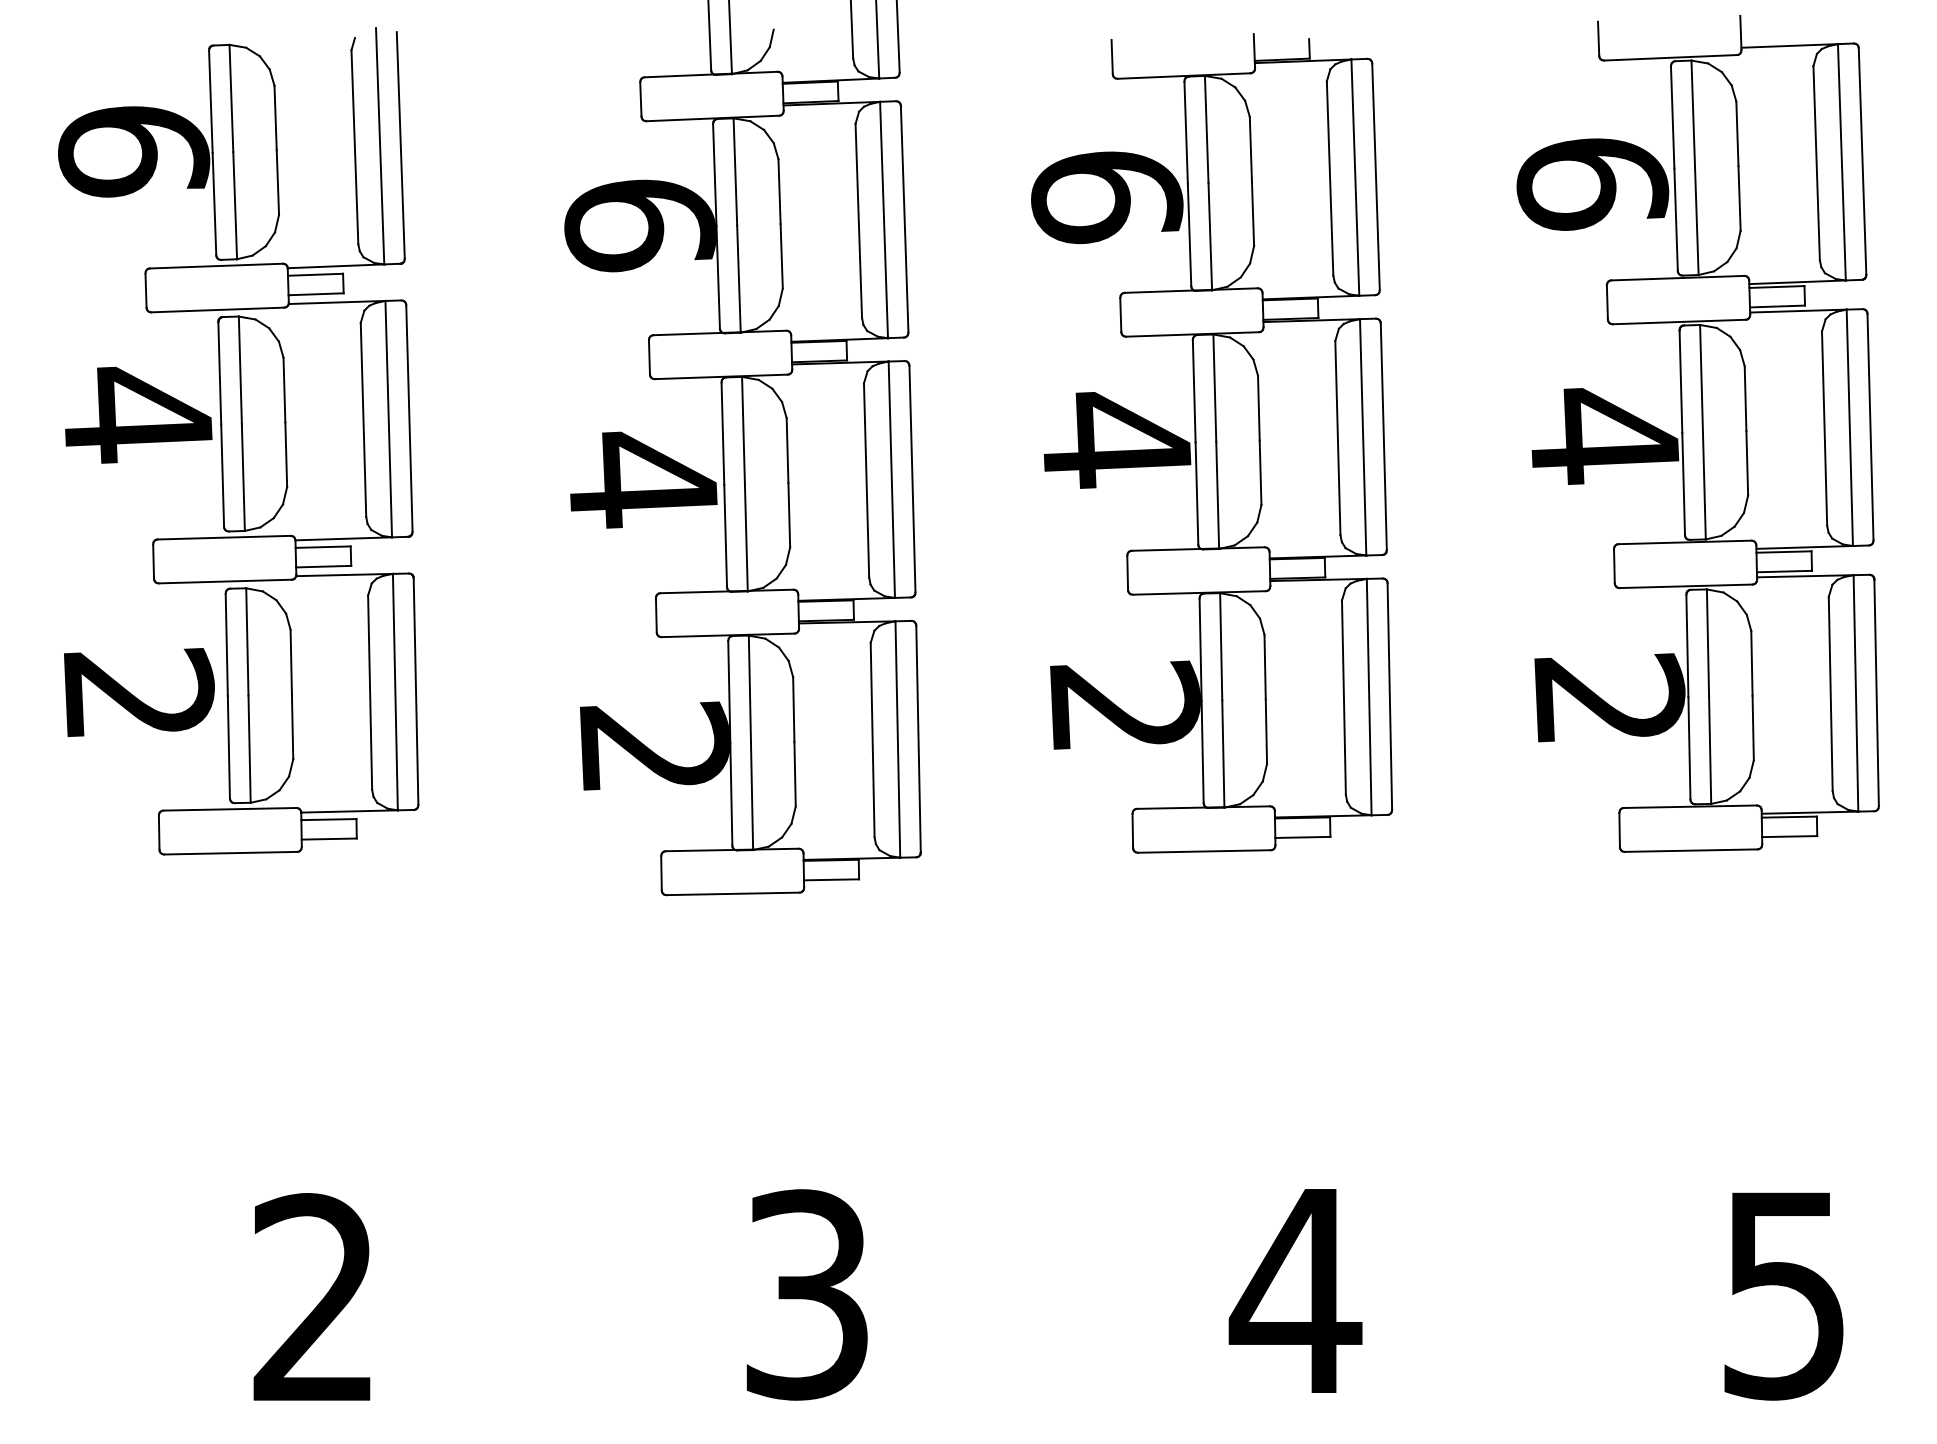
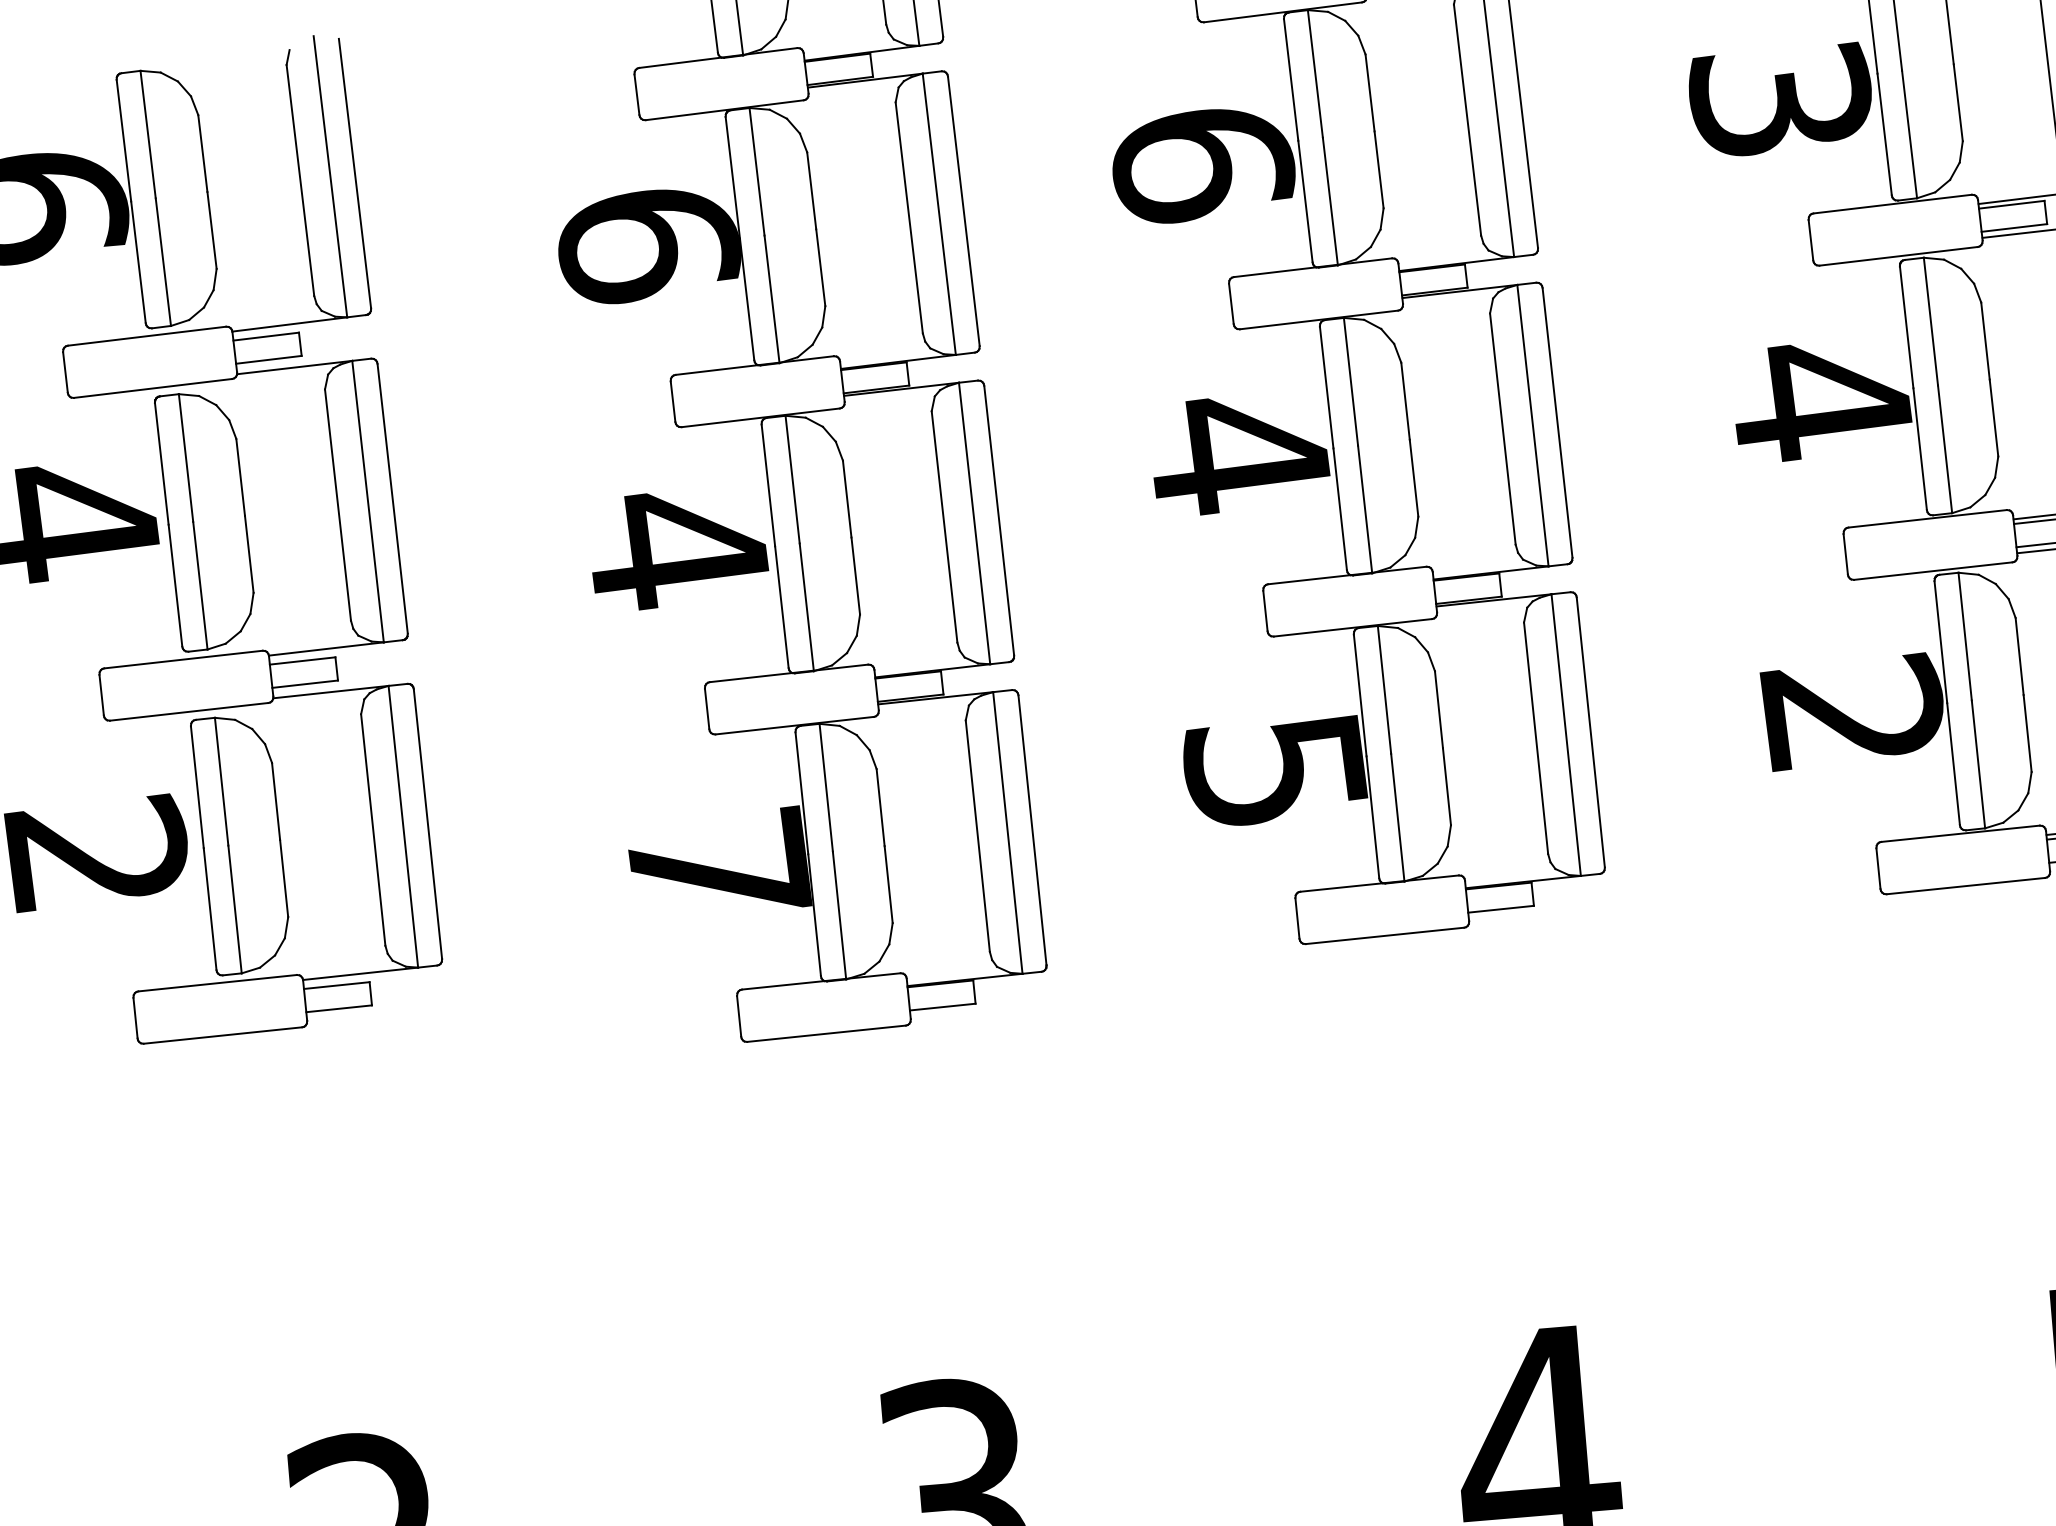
text: (1592, 184) -> (1781, 100), 6 -> 3
text: (1124, 704) -> (1274, 768), 2 -> 5
text: (654, 745) -> (717, 864), 2 -> 7

